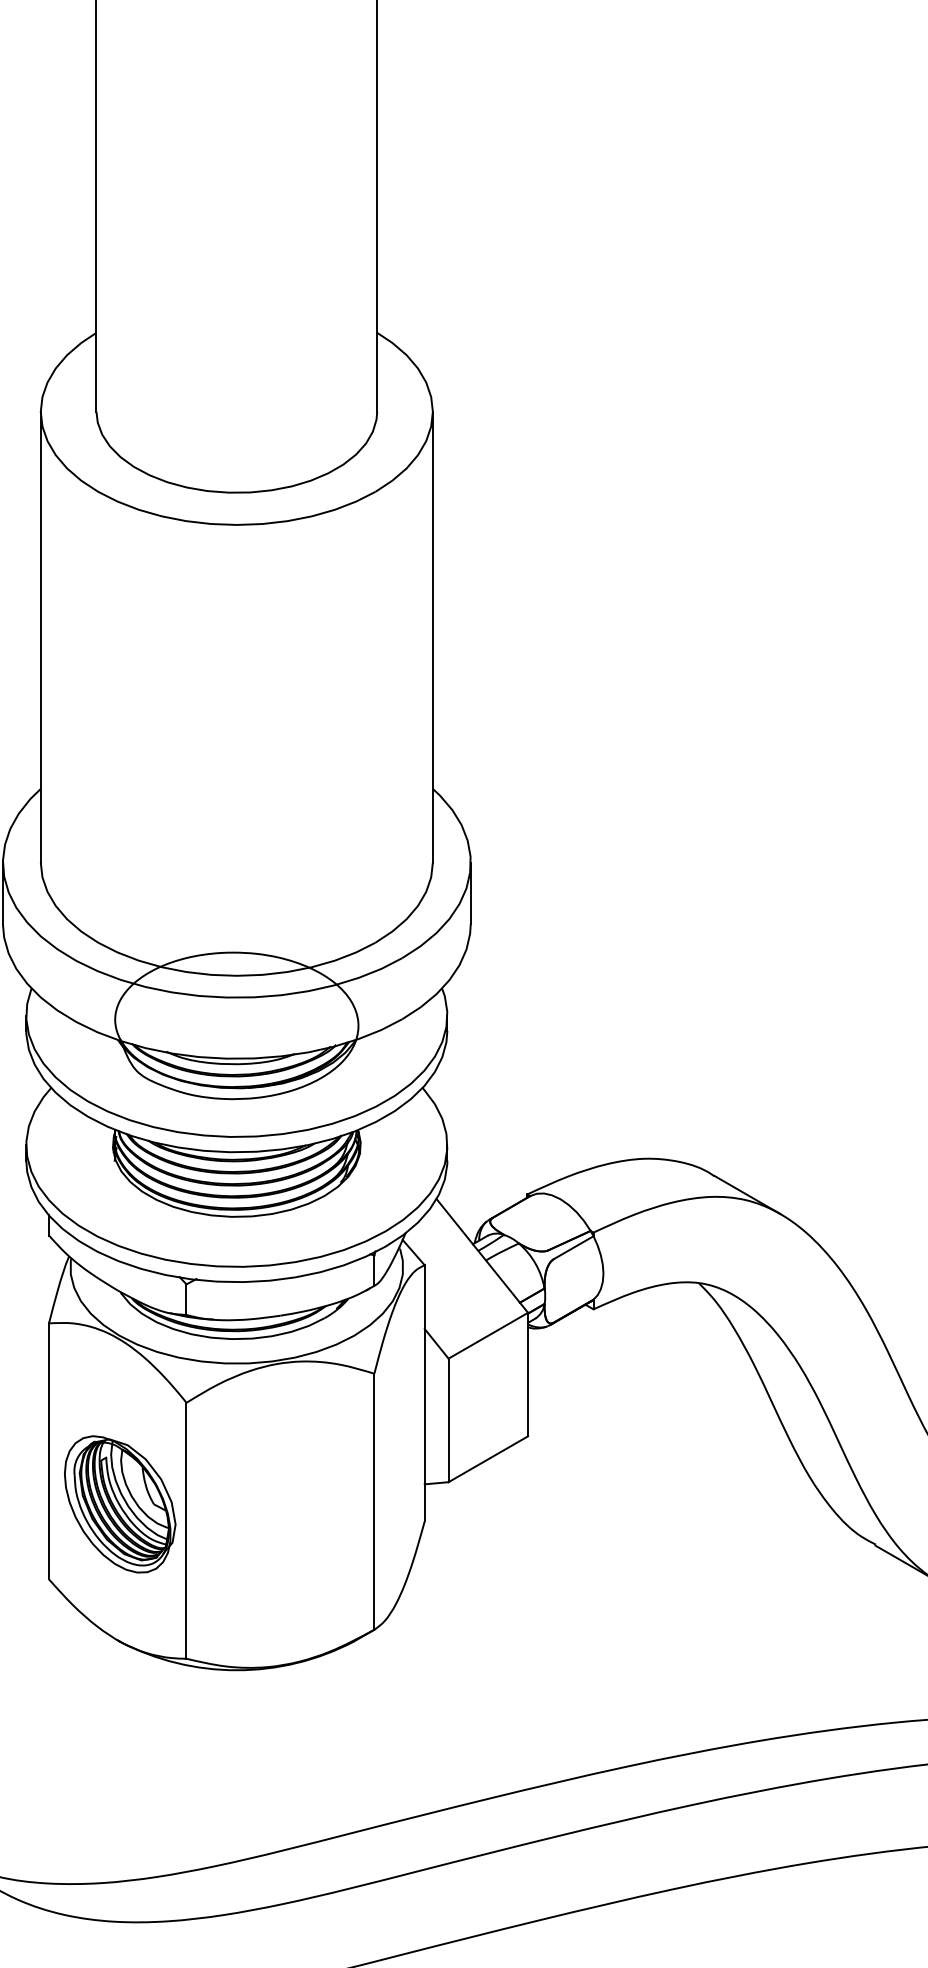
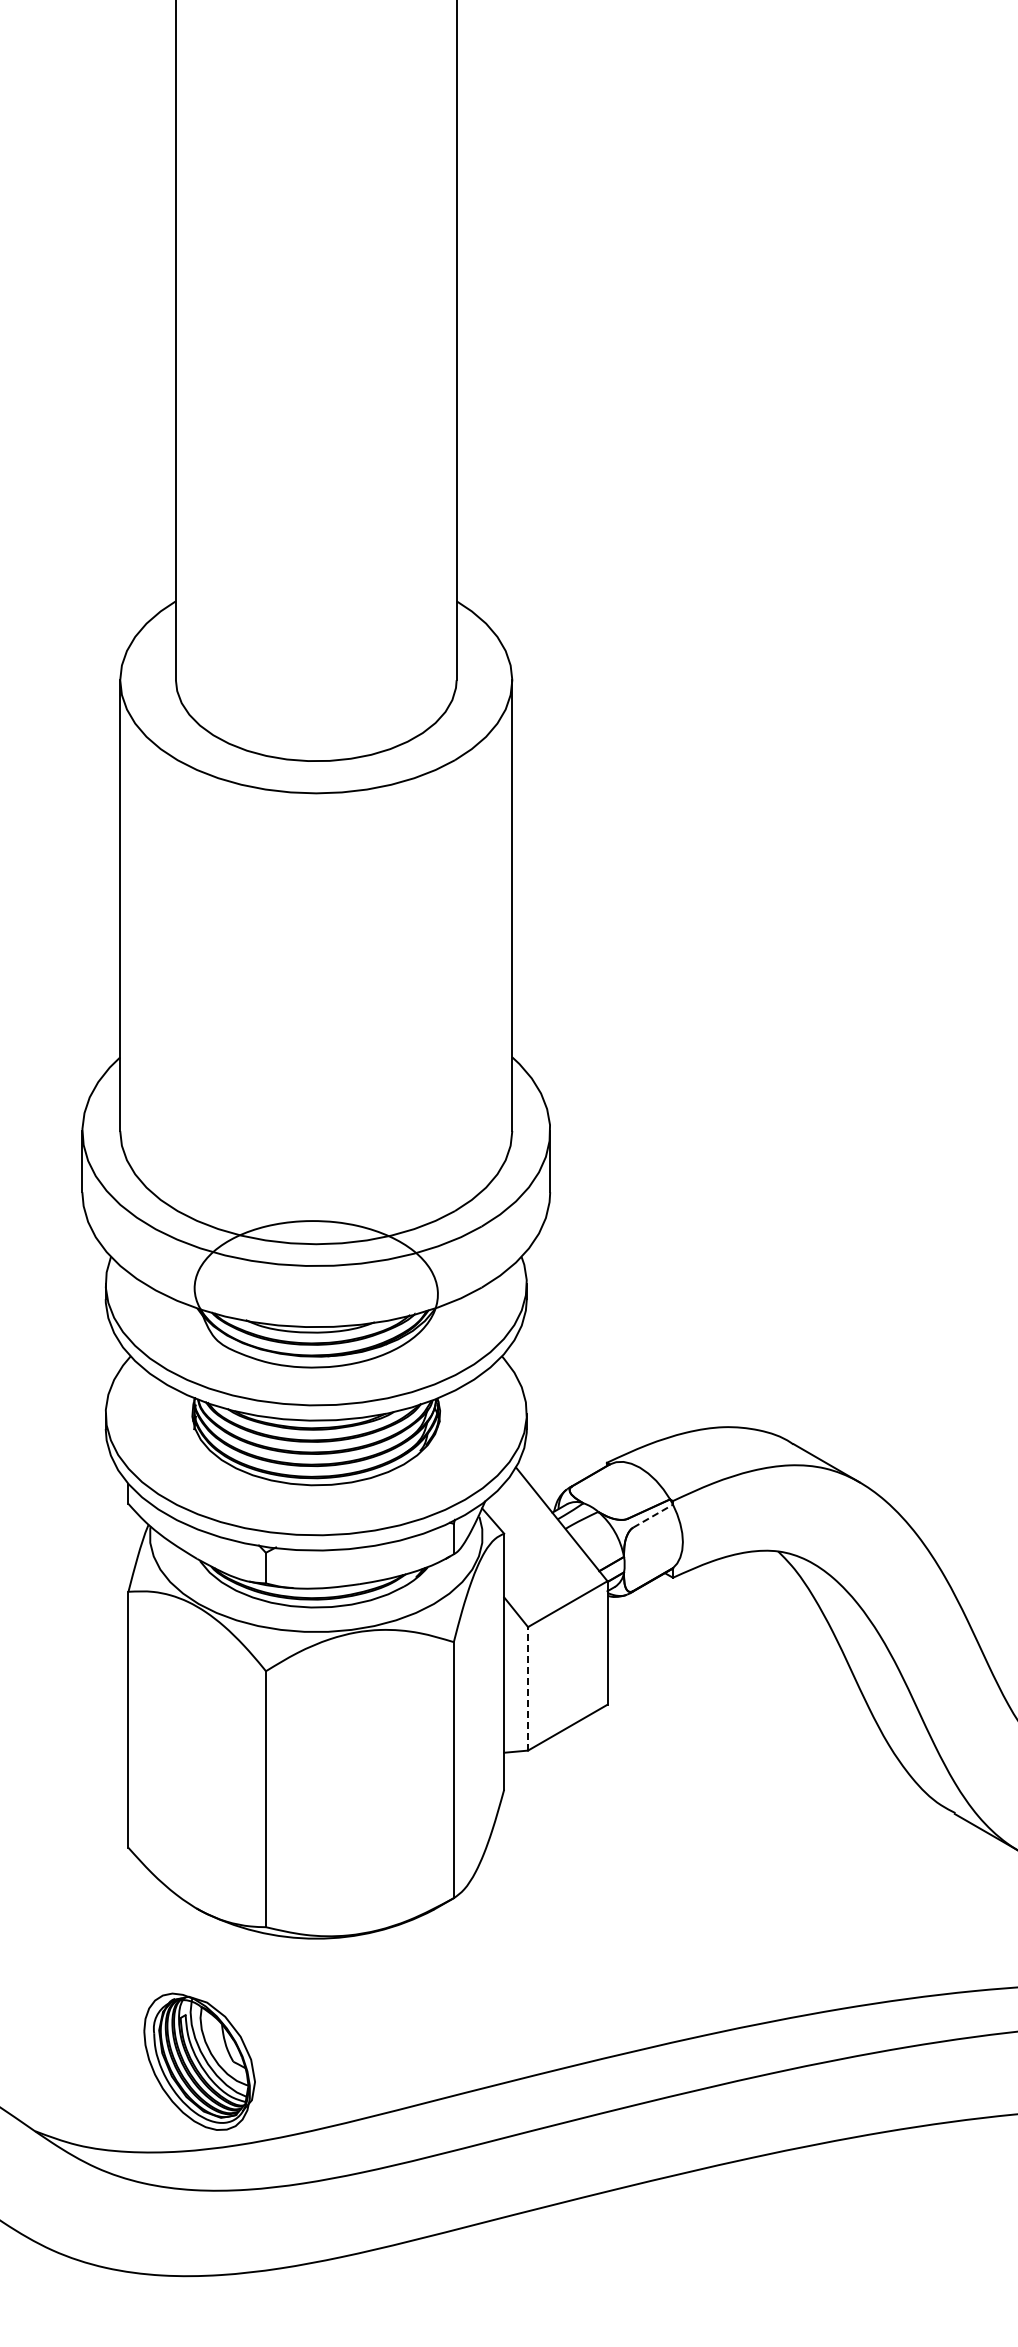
line: (574, 1248) -> (653, 1516), solid -> dashed
line: (449, 1420) -> (528, 1688), solid -> dashed
part: (120, 1504) -> (199, 2061), moved

